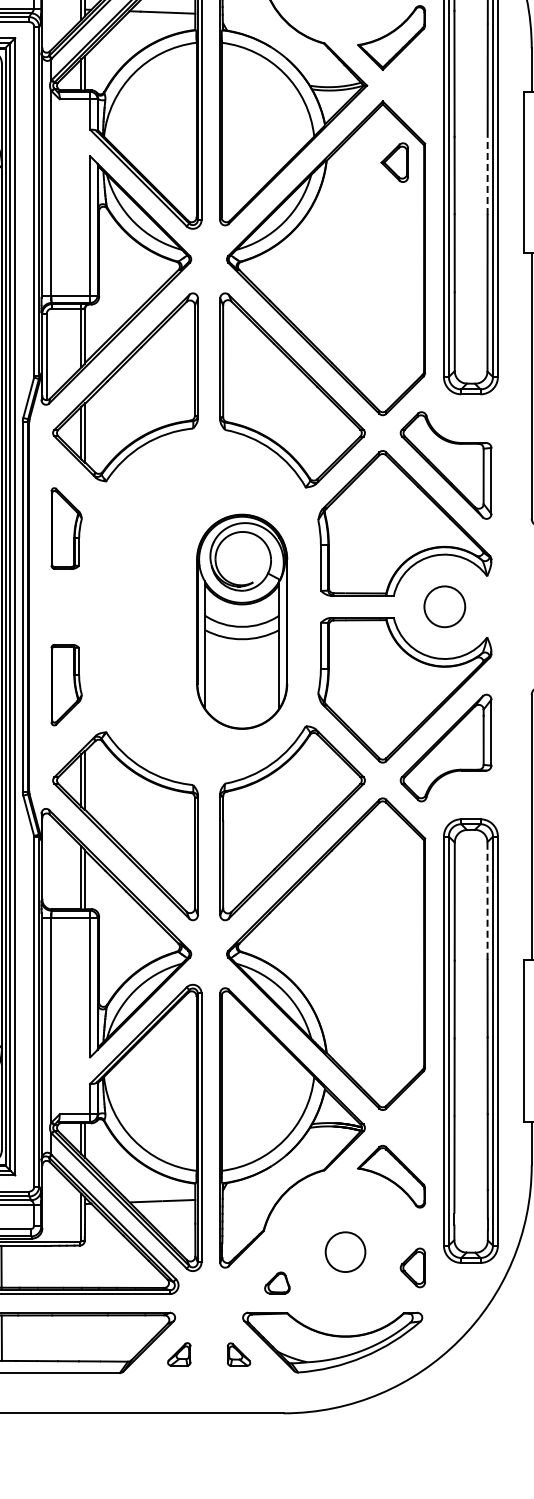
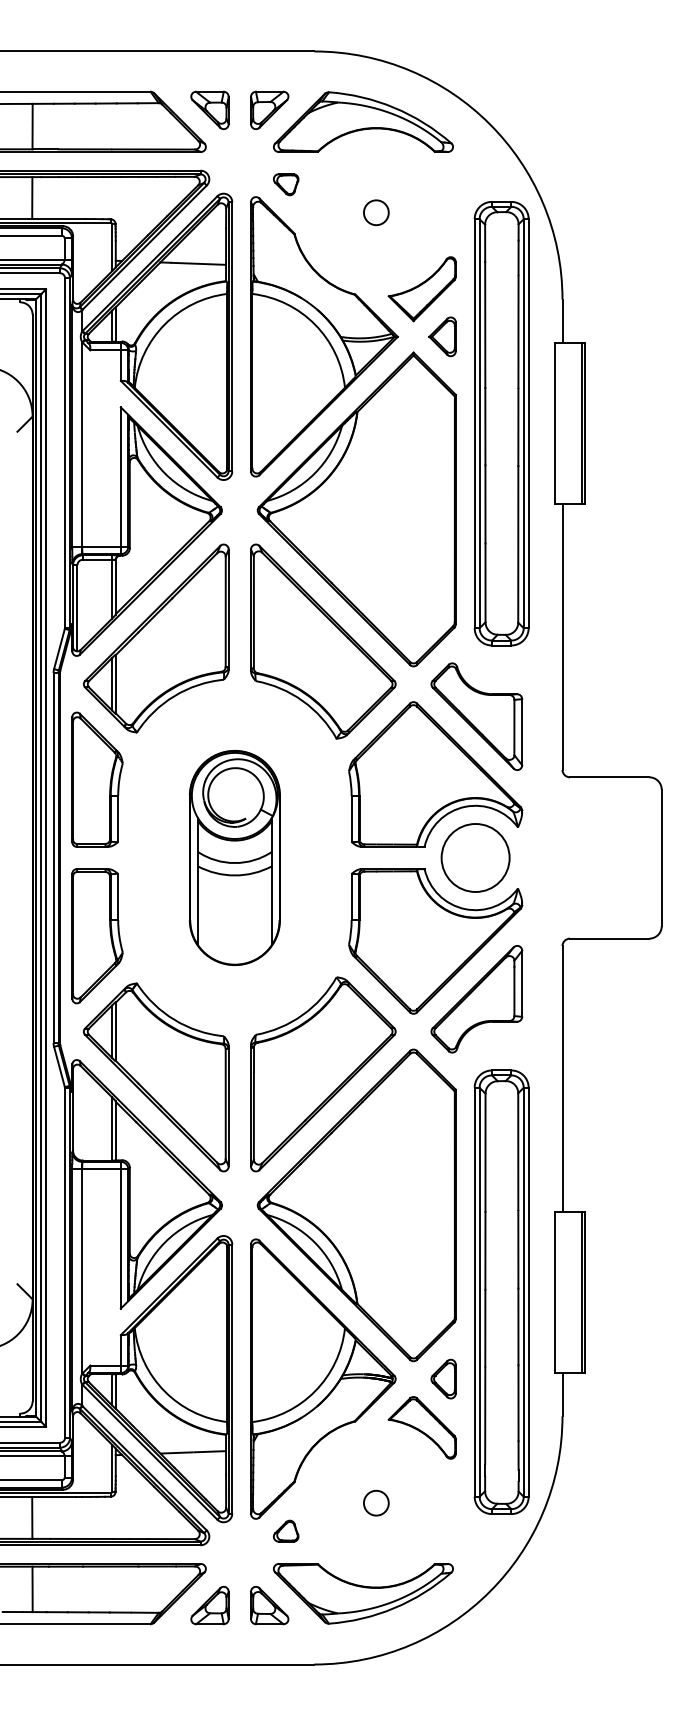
part: (394, 162) -> (442, 336), moved
line: (487, 176) -> (518, 427), dashed -> solid
part: (66, 528) -> (97, 779), size x1.67
circle: (444, 606) -> (475, 857), size x1.67
part: (241, 621) -> (234, 857), moved
part: (66, 685) -> (97, 936), size x1.67
line: (487, 900) -> (518, 1151), dashed -> solid
circle: (345, 1251) -> (376, 1502), size x0.62
part: (412, 1267) -> (443, 1378), moved
part: (277, 1282) -> (286, 1530), moved
part: (178, 1354) -> (209, 1605), size x1.67
part: (238, 1354) -> (269, 1605), size x1.67

